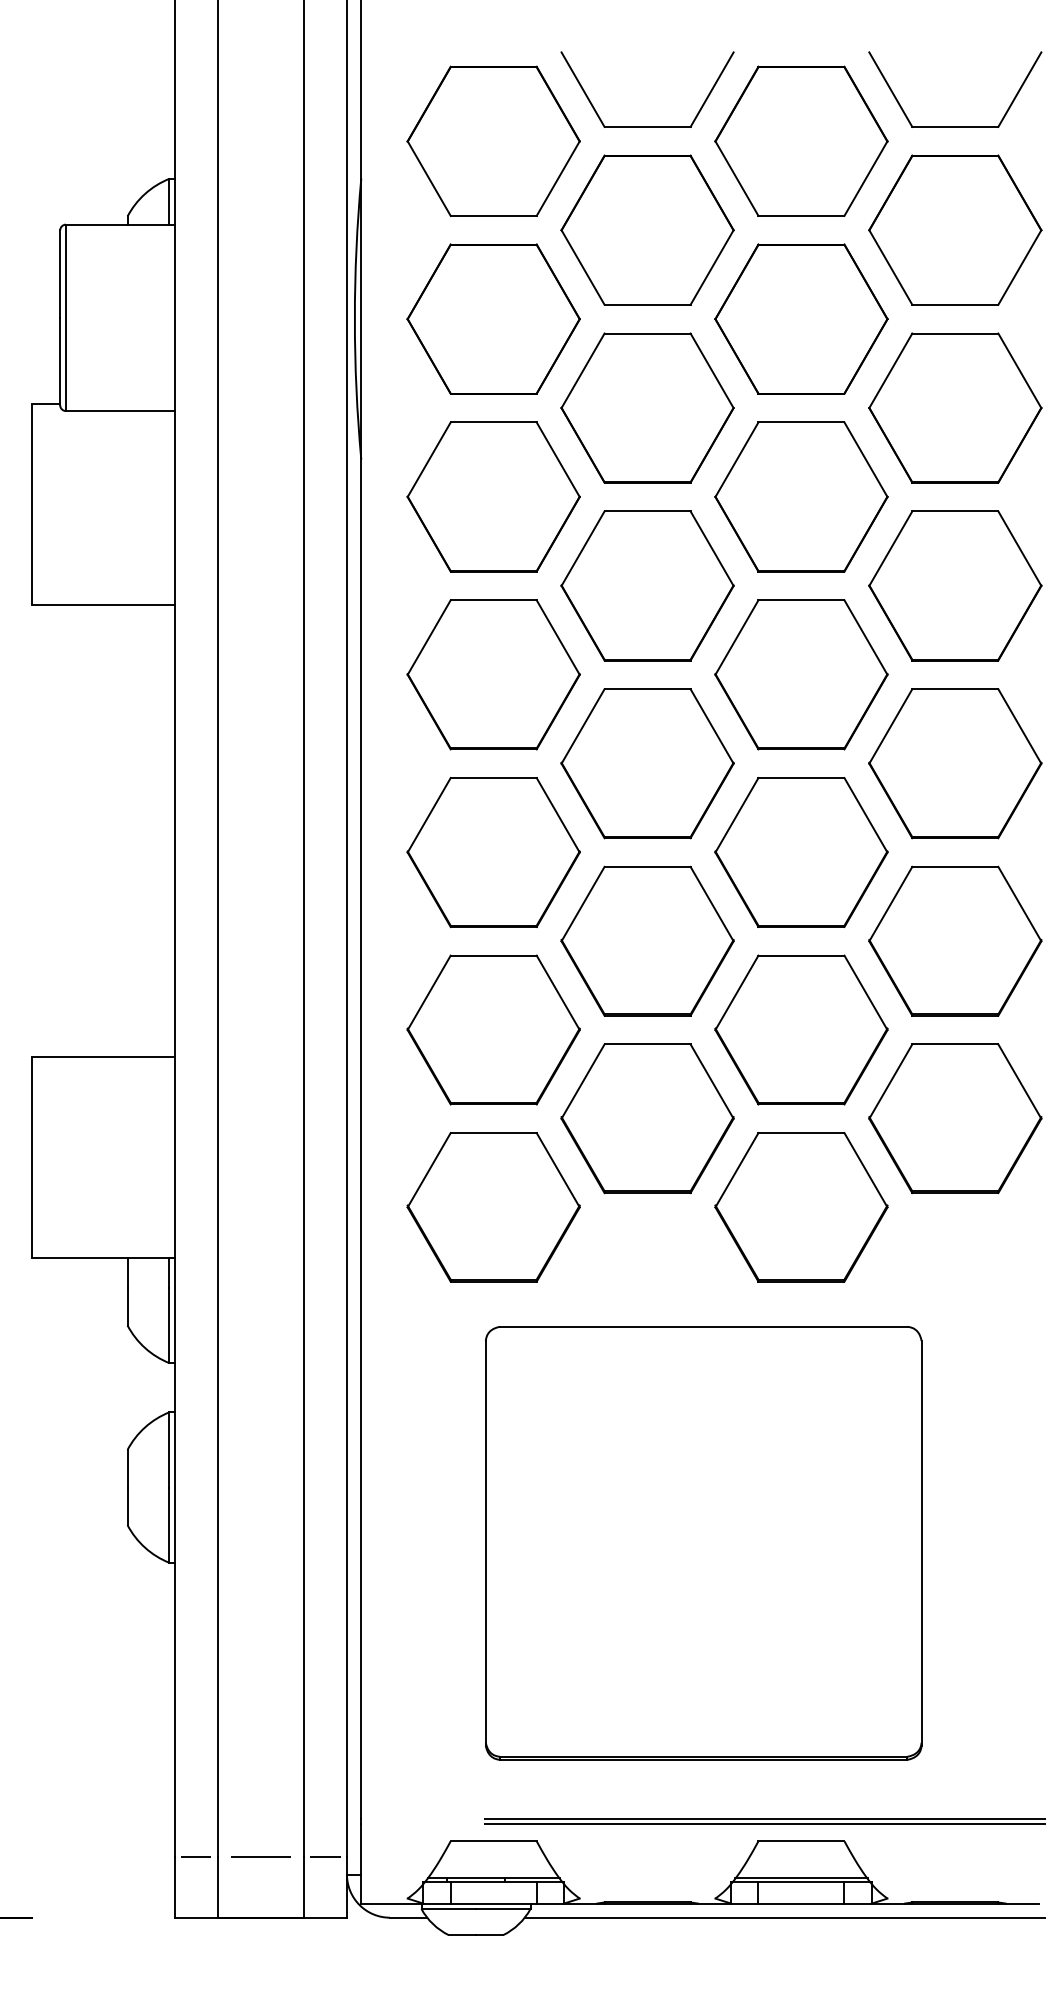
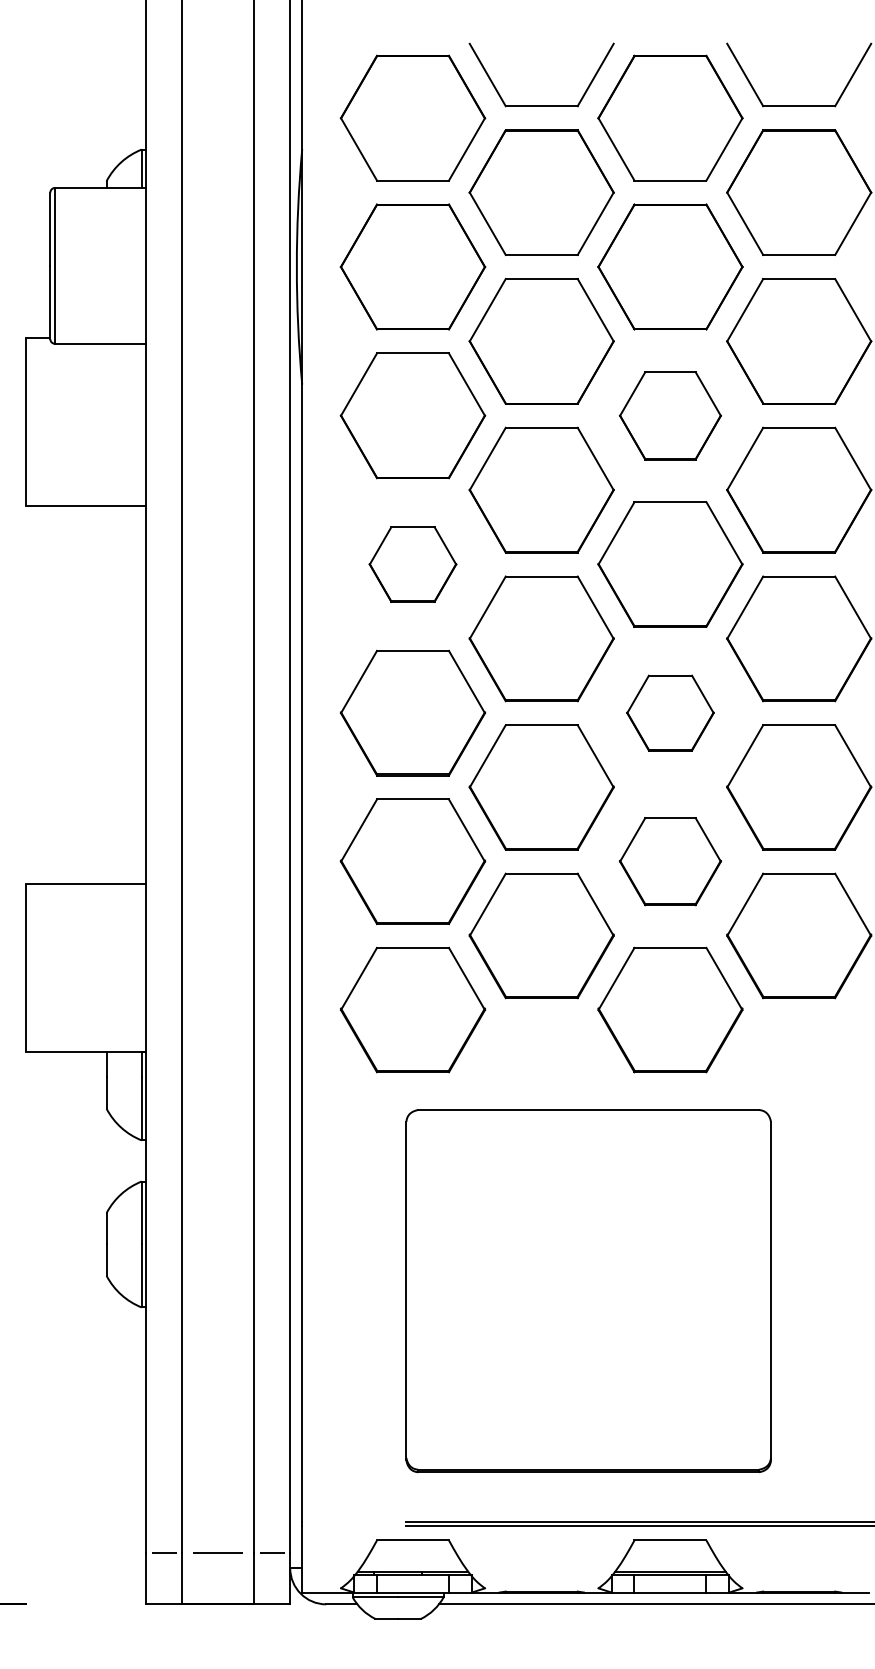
part: (801, 496) -> (670, 415), size x0.7
part: (493, 674) -> (412, 564), size x0.6
part: (801, 851) -> (670, 712), size x0.6
part: (801, 1029) -> (670, 861), size x0.7

